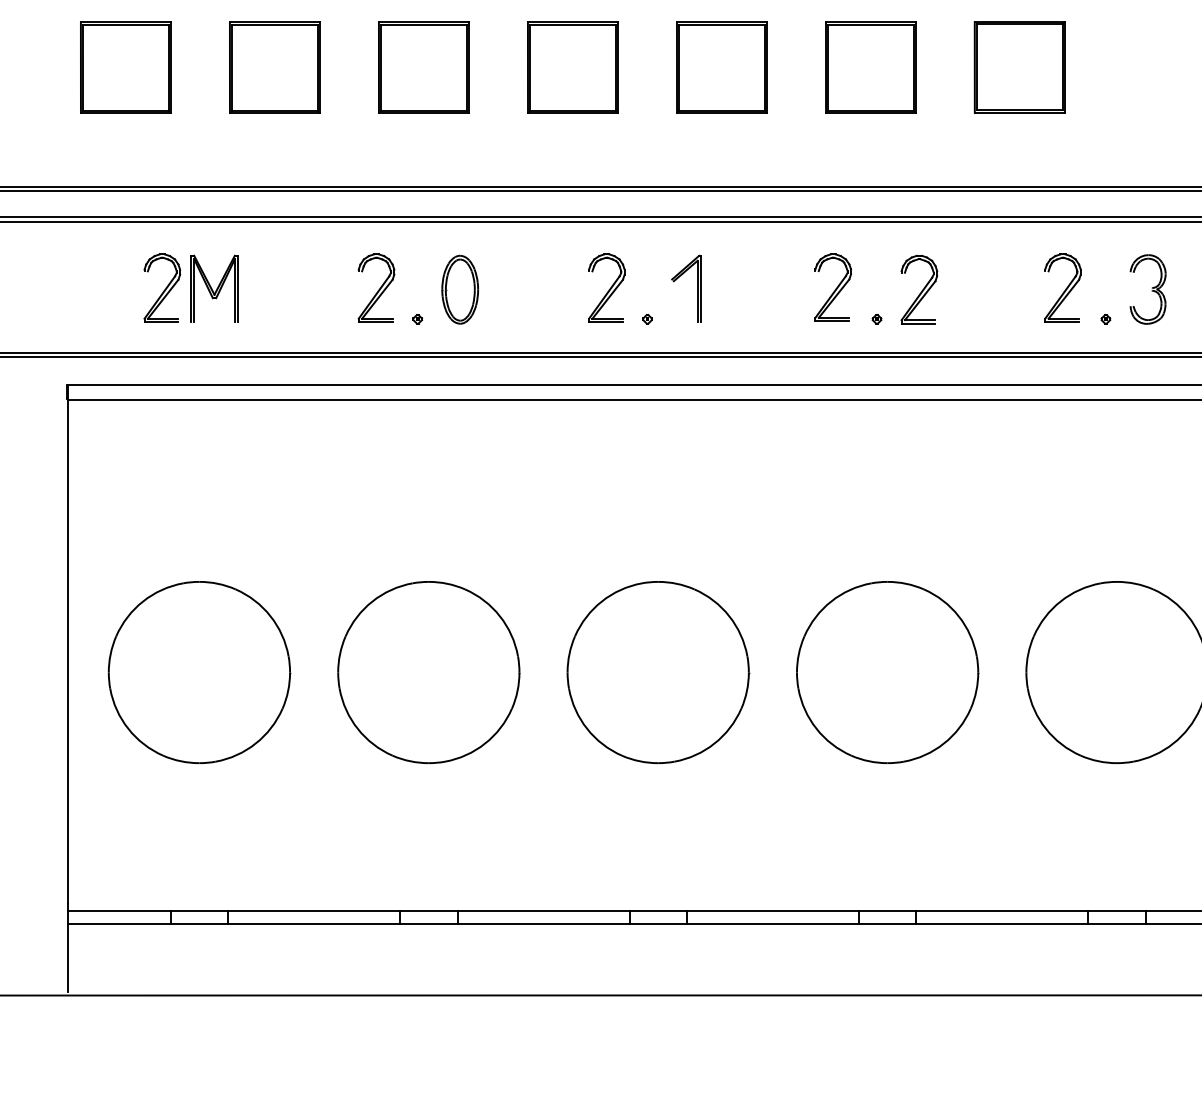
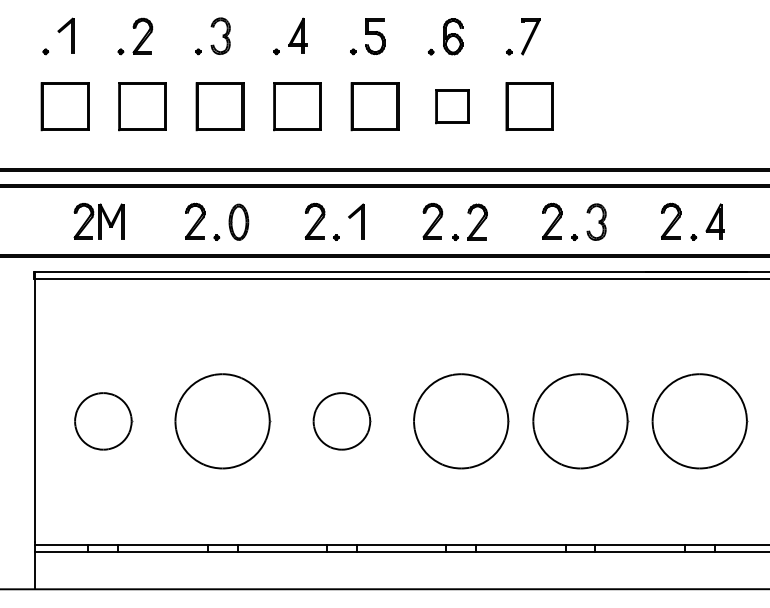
part: (870, 67) -> (452, 106), size x0.7
part: (199, 672) -> (103, 421), size x0.6
part: (657, 672) -> (341, 421), size x0.6

